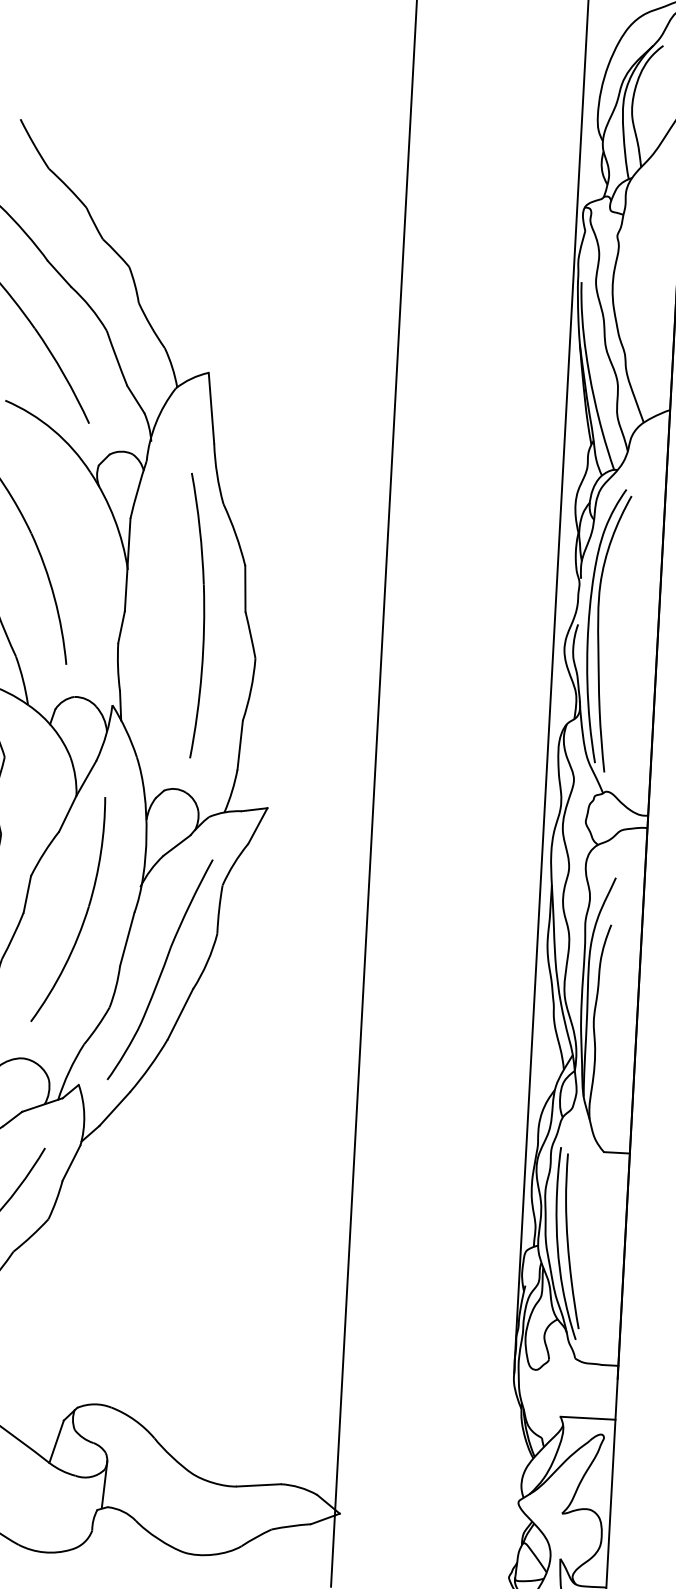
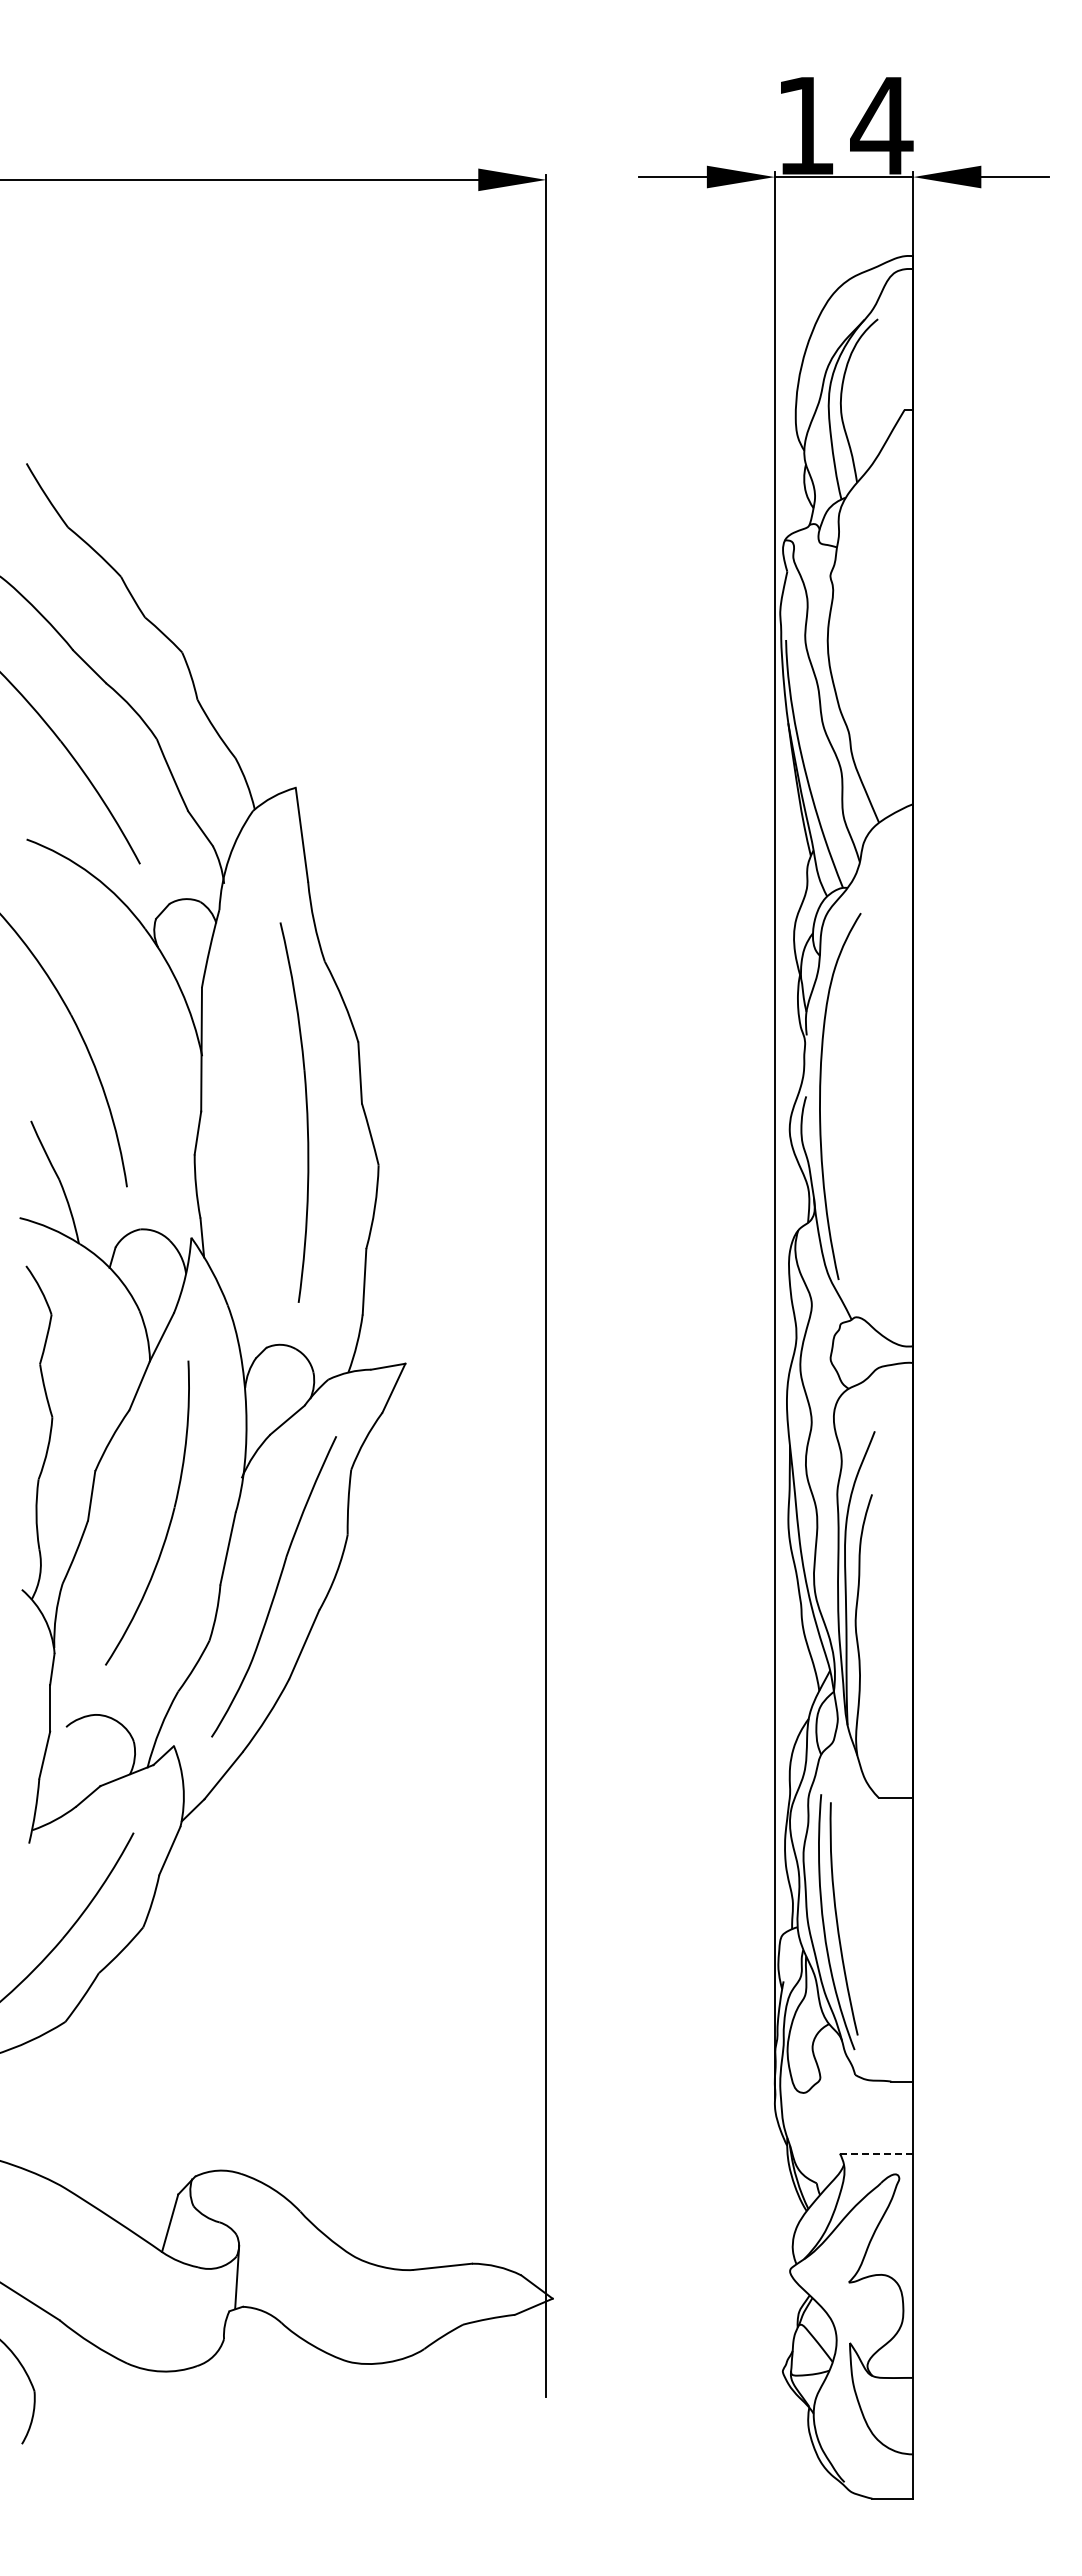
curve: (598, 633) -> (834, 1106), removed
line: (587, 1418) -> (876, 2153), solid -> dashed

